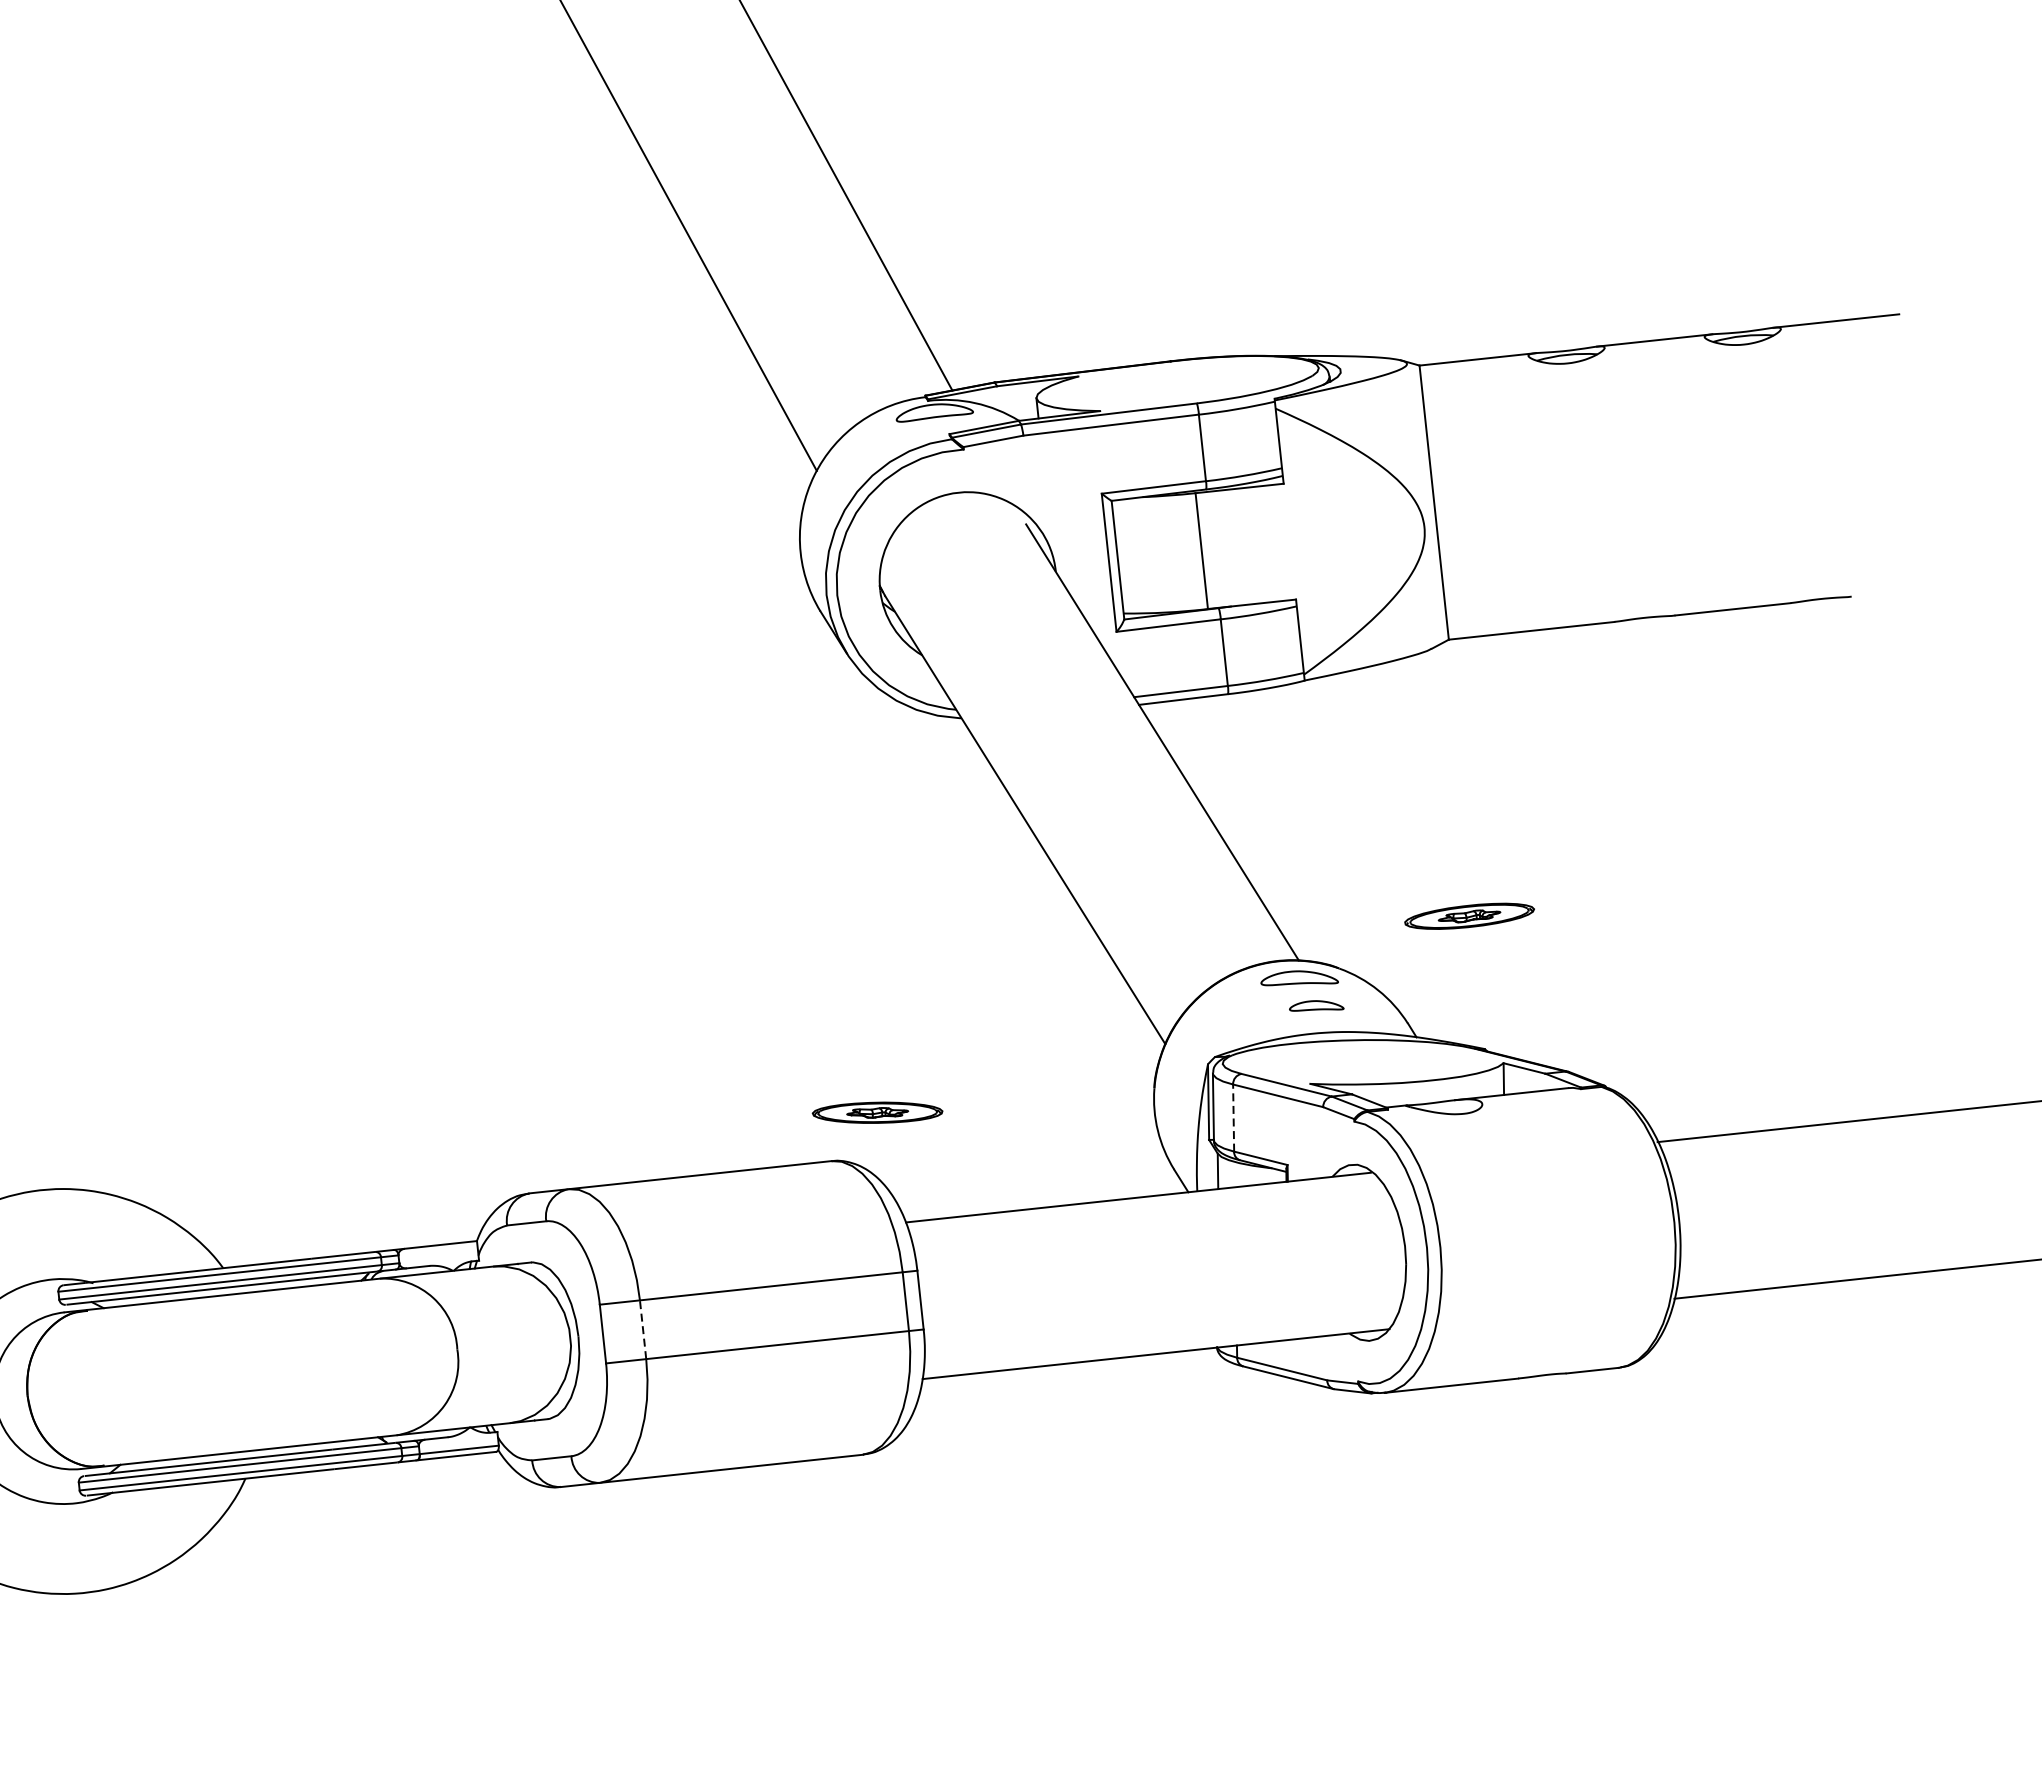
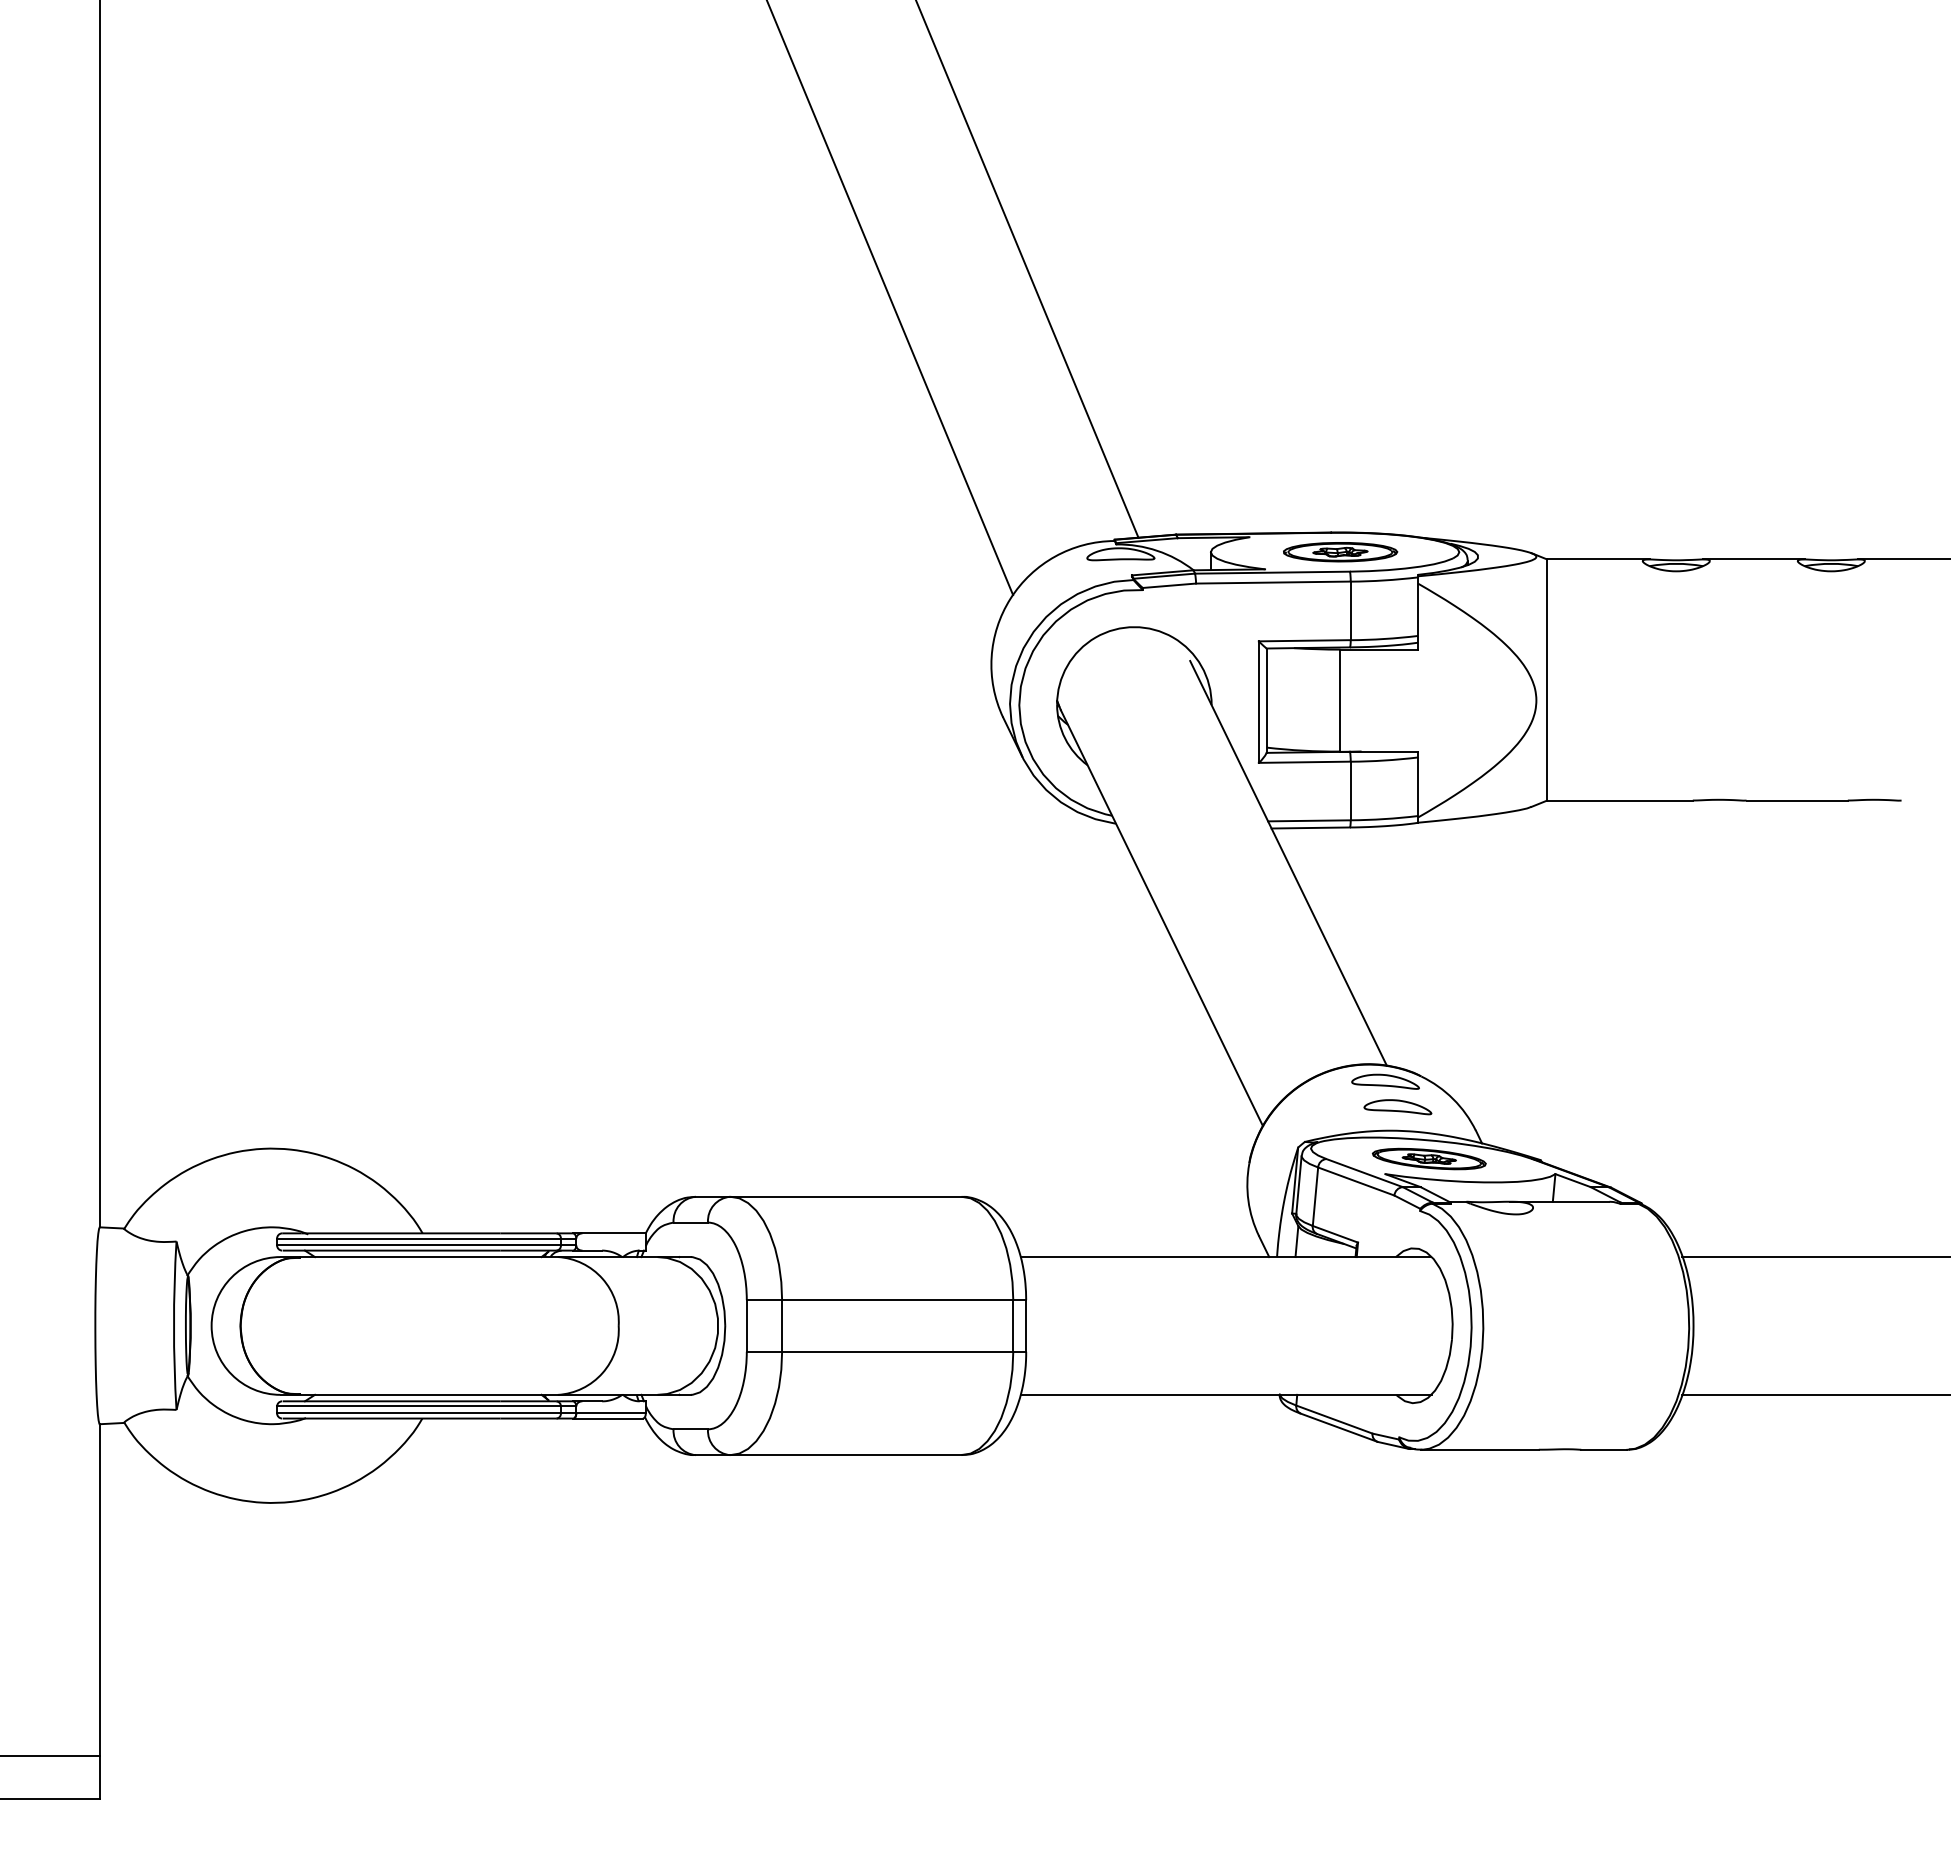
part: (1469, 916) -> (1340, 552), moved
part: (1316, 1006) -> (1397, 1107), size x1.43
part: (876, 1112) -> (1428, 1158), moved
line: (1233, 1117) -> (1315, 1196), dashed -> solid
line: (643, 1329) -> (782, 1325), dashed -> solid

